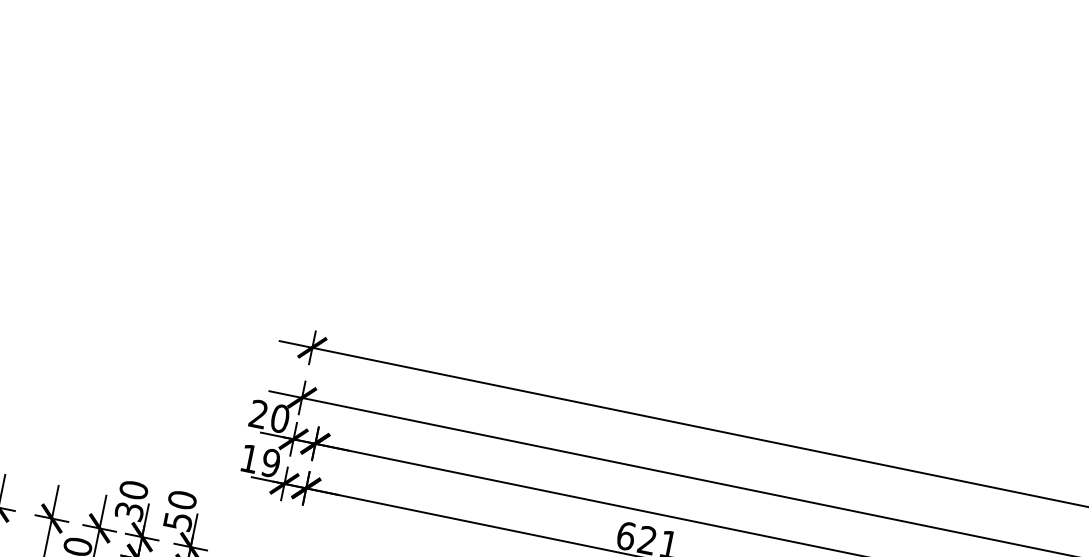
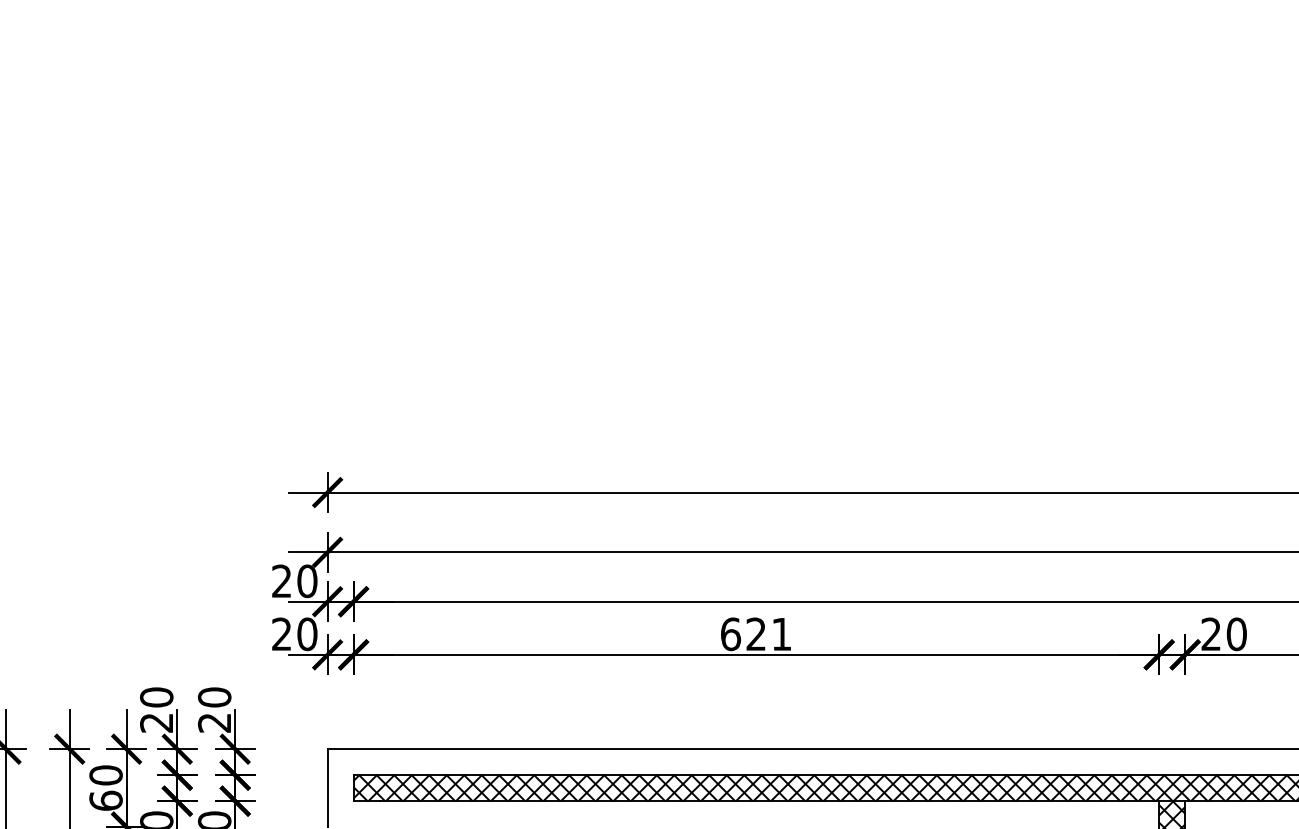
text: (260, 461) -> (294, 634), 19 -> 20
text: (129, 511) -> (156, 722), 30 -> 20
text: (177, 521) -> (214, 722), 50 -> 20

